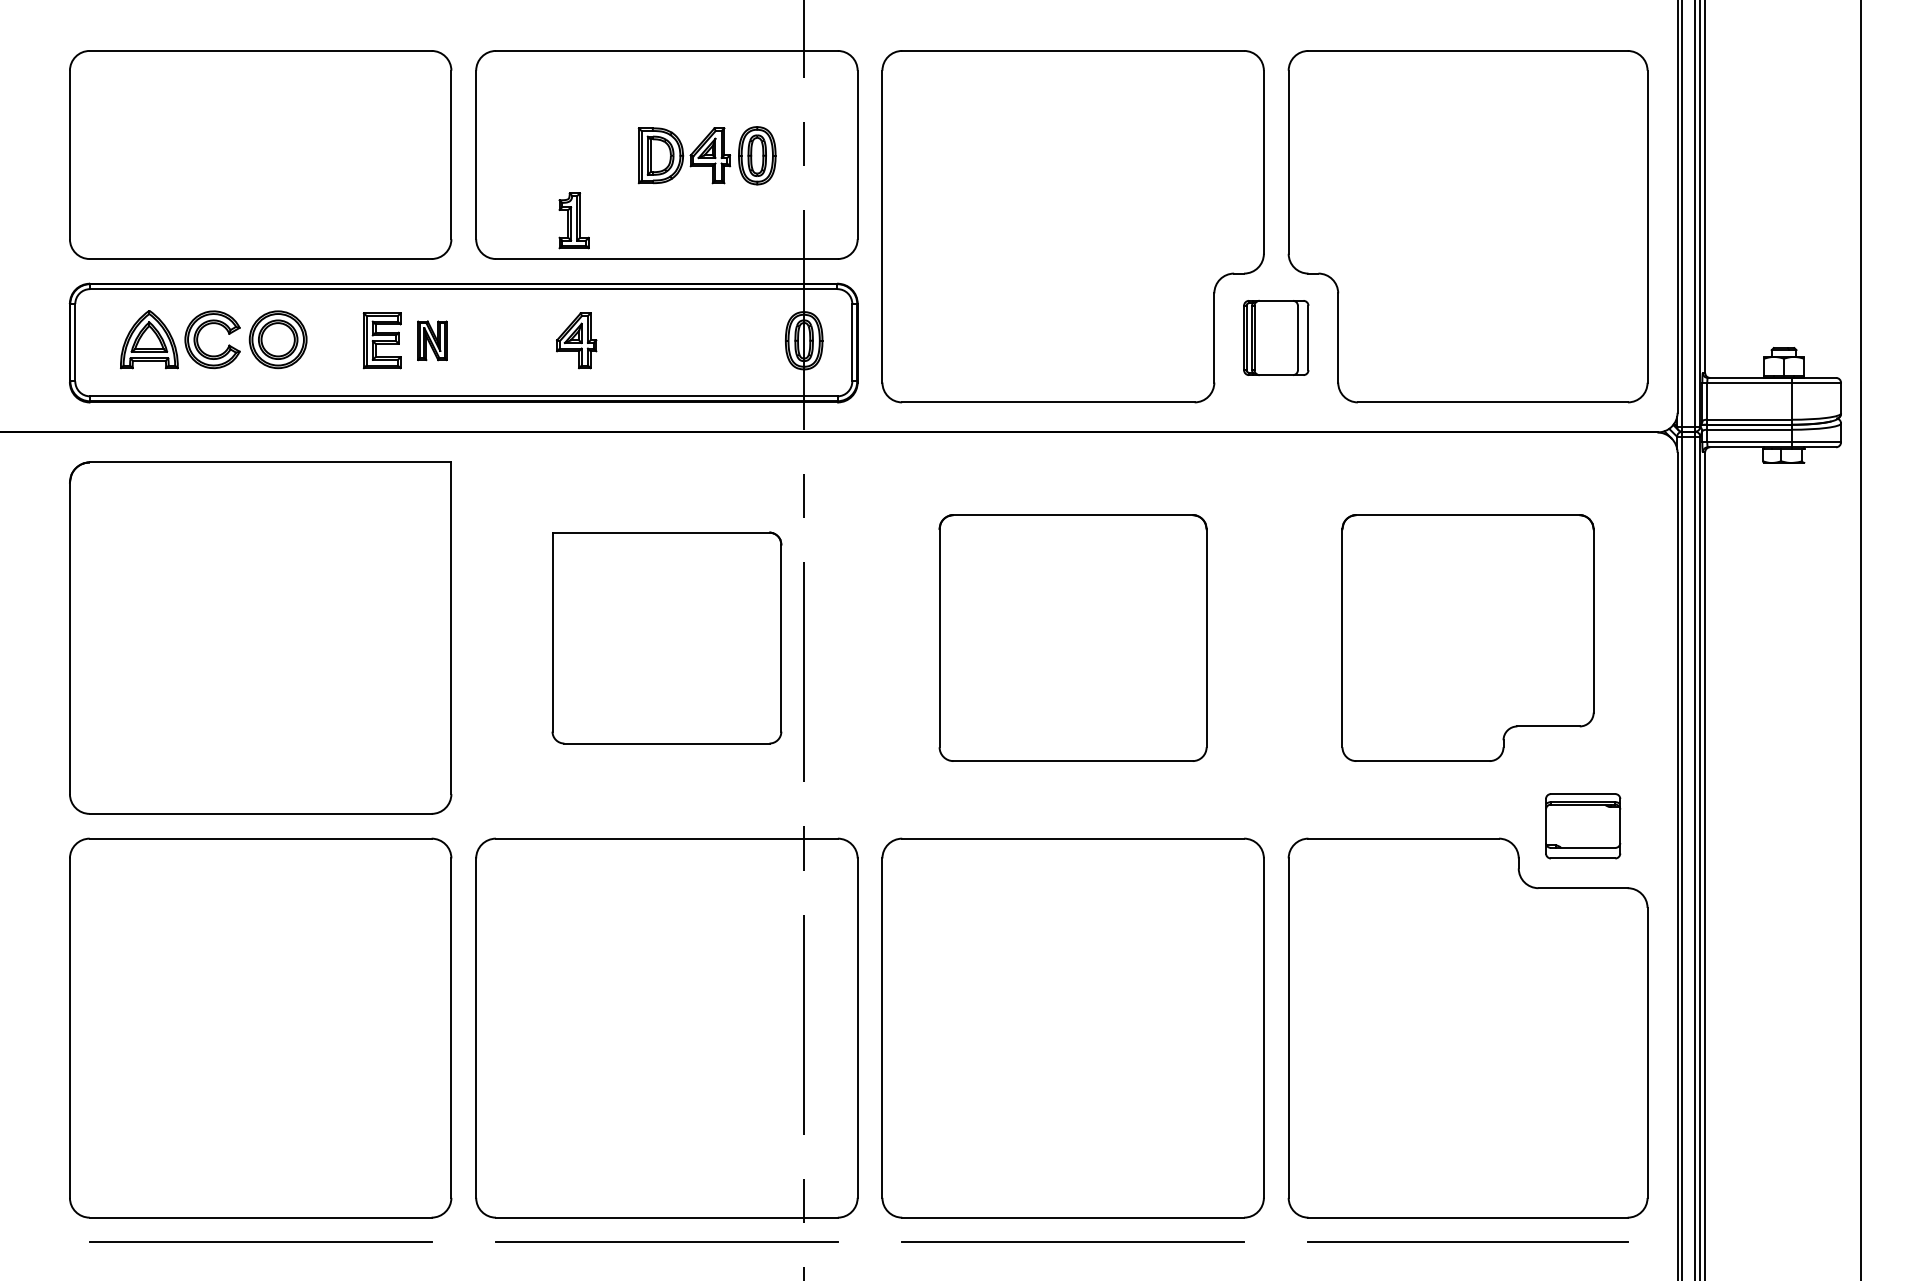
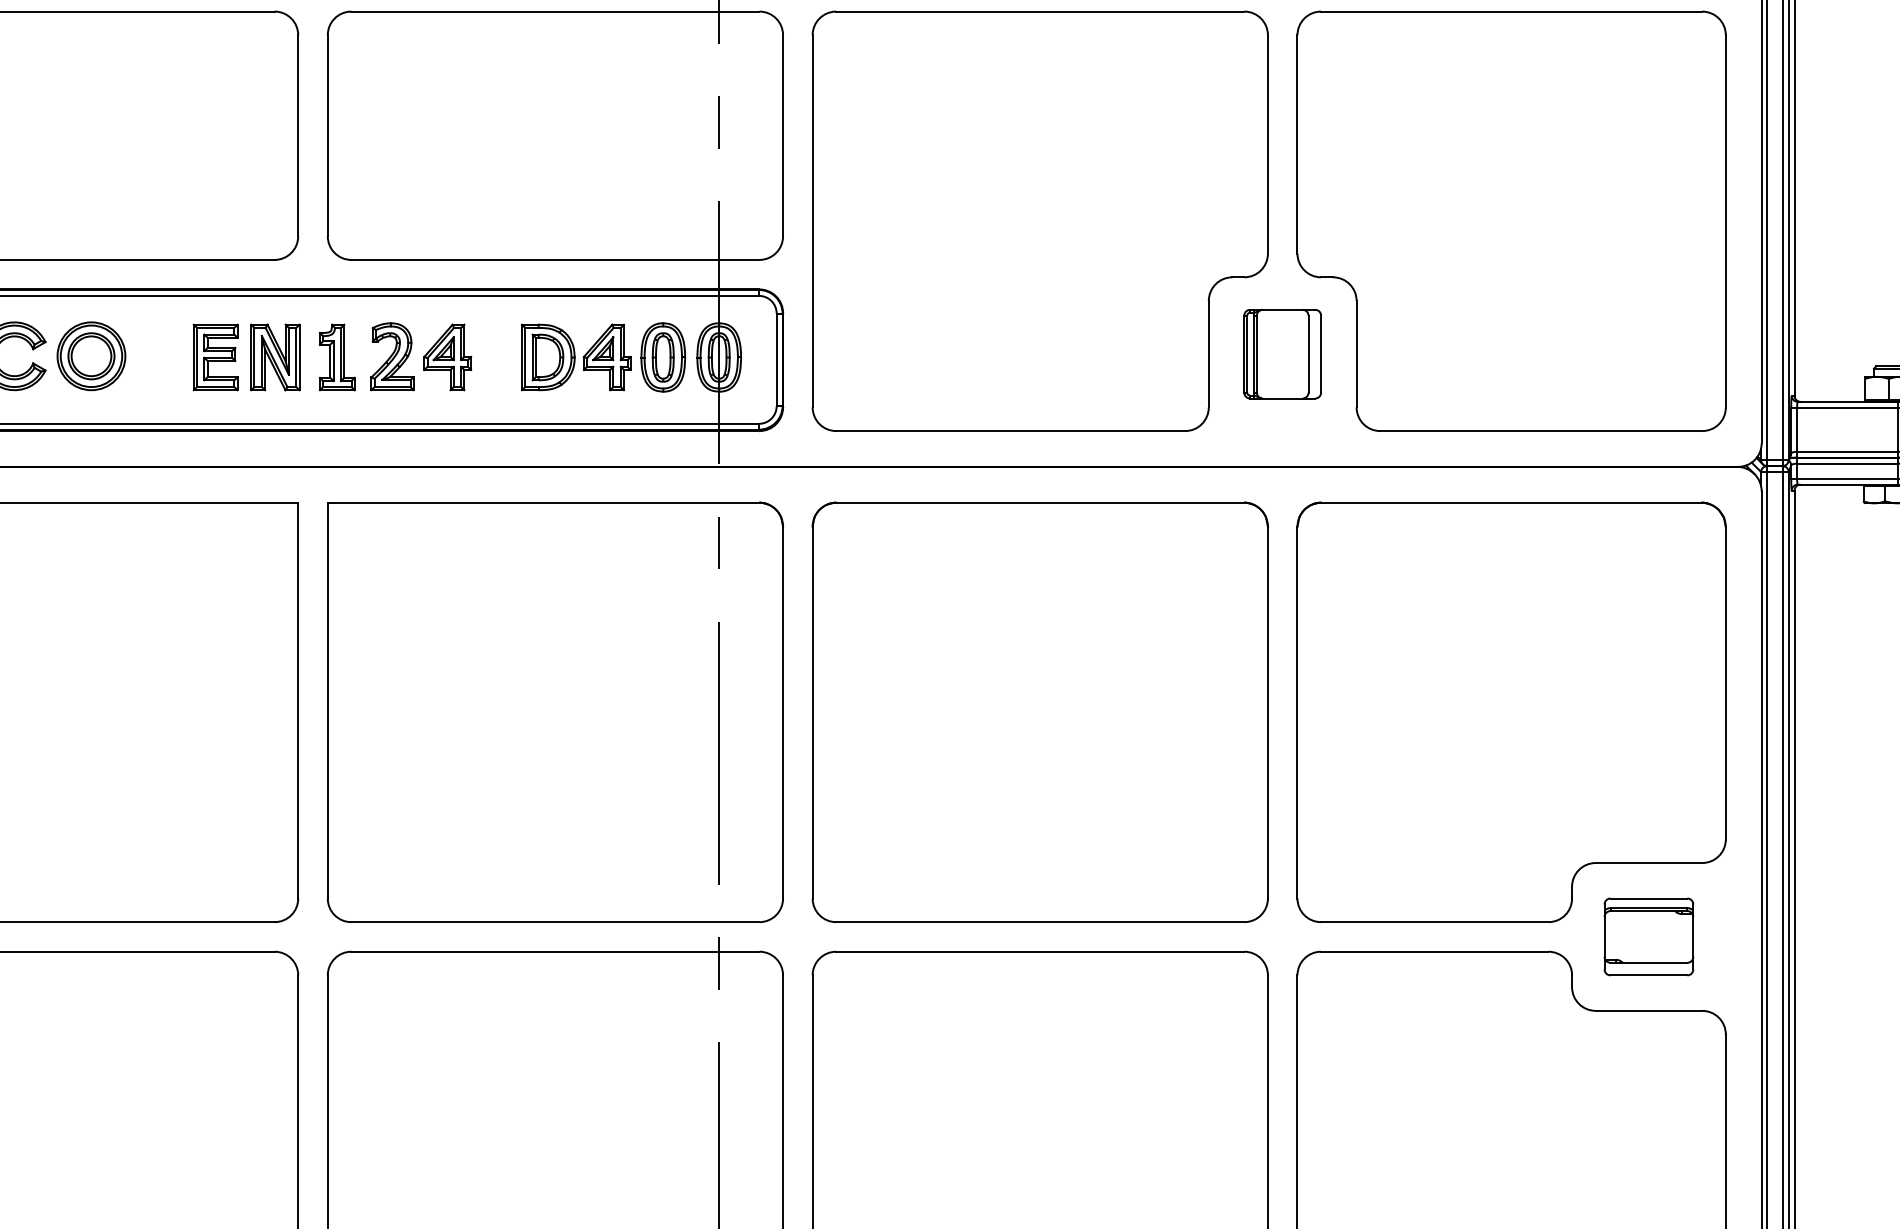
part: (706, 155) -> (602, 357), moved
part: (573, 220) -> (336, 357), moved
part: (432, 340) -> (275, 357), size x1.43
part: (530, 340) -> (392, 357), added
part: (666, 637) -> (554, 711), size x1.67
part: (1072, 637) -> (1039, 711), size x1.43
part: (1467, 637) -> (1510, 711), size x1.43

